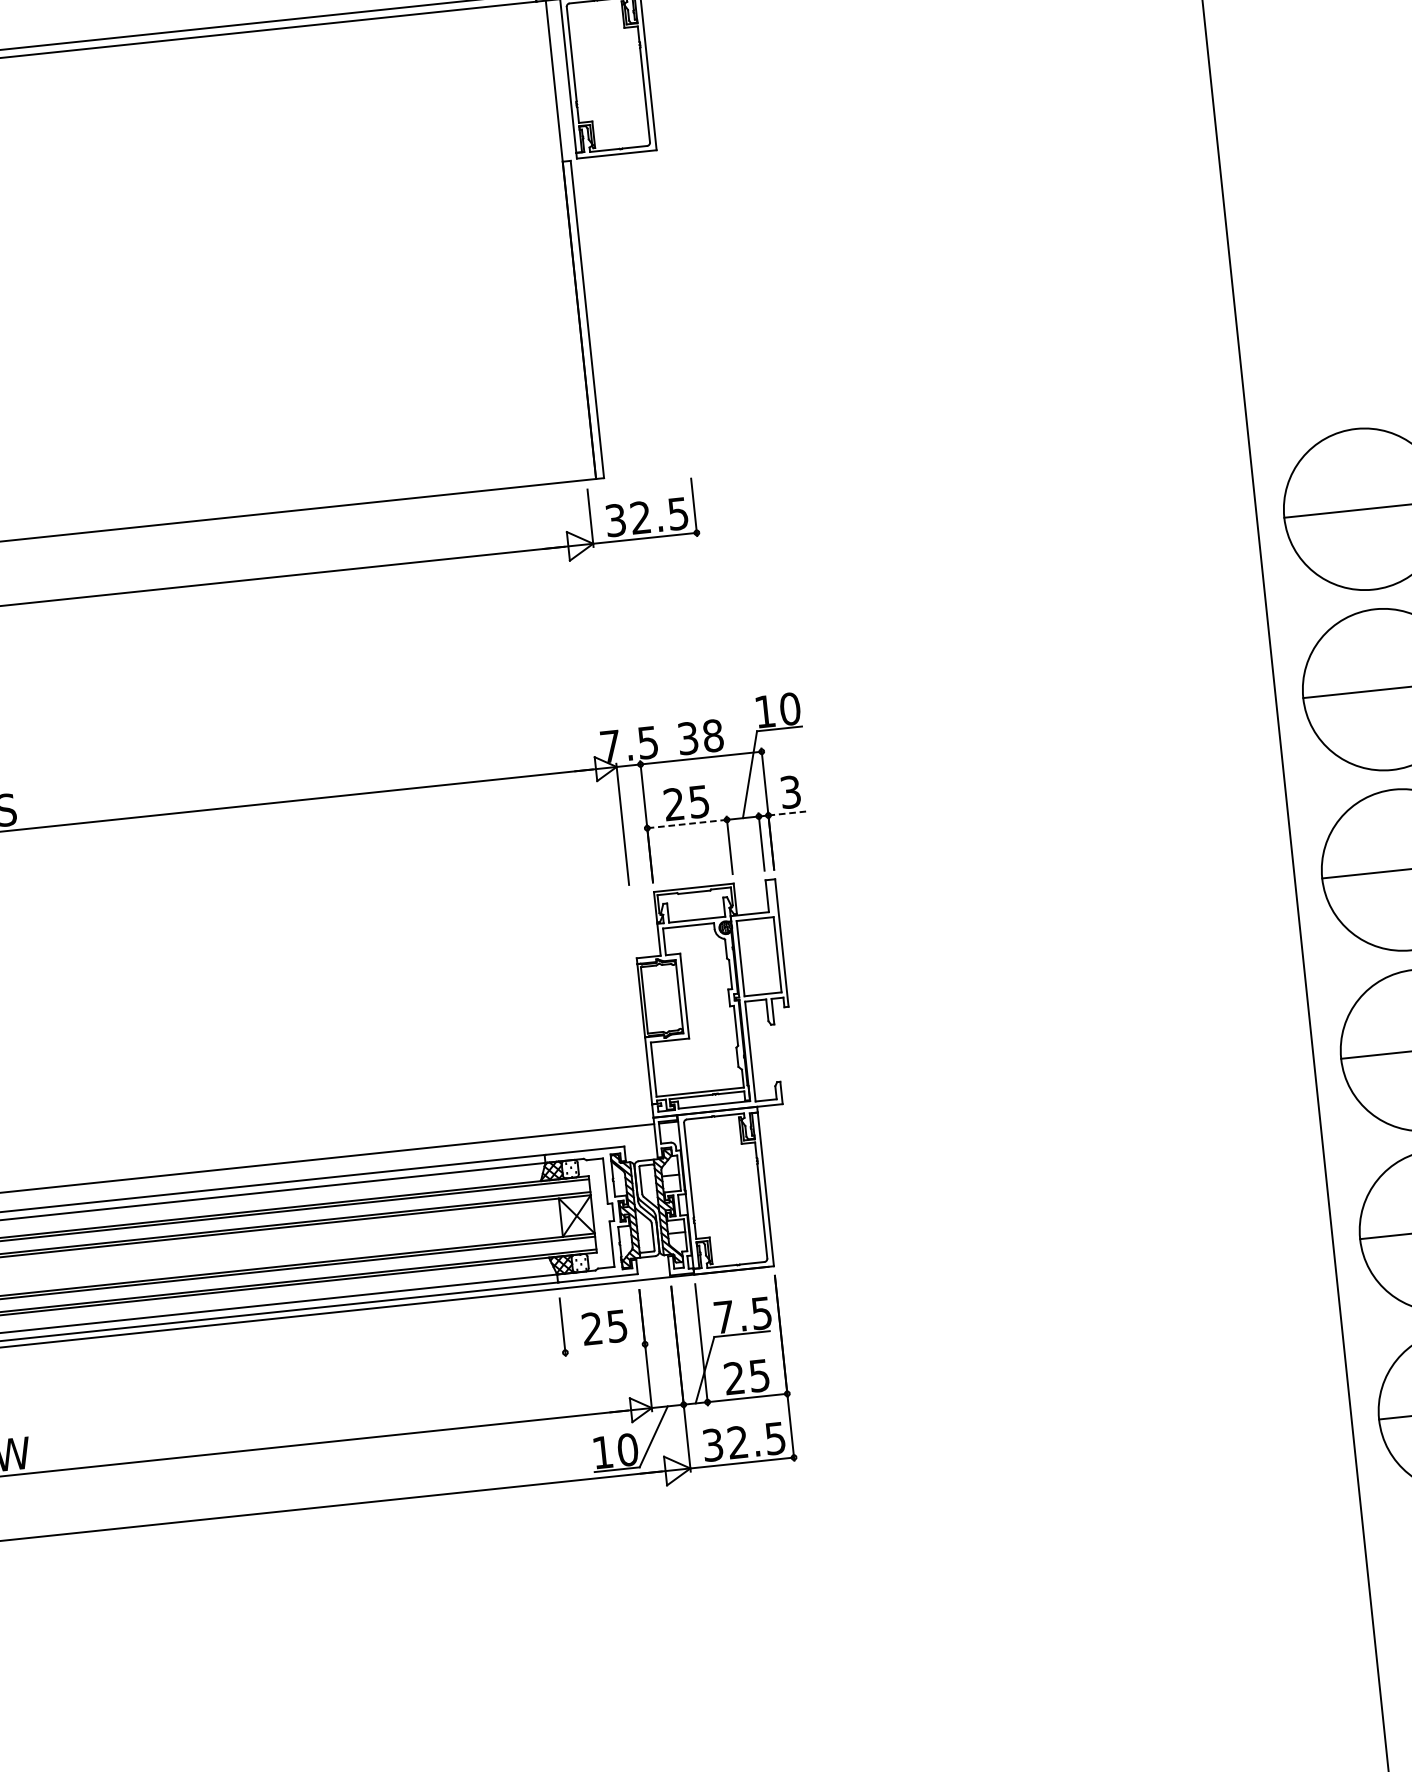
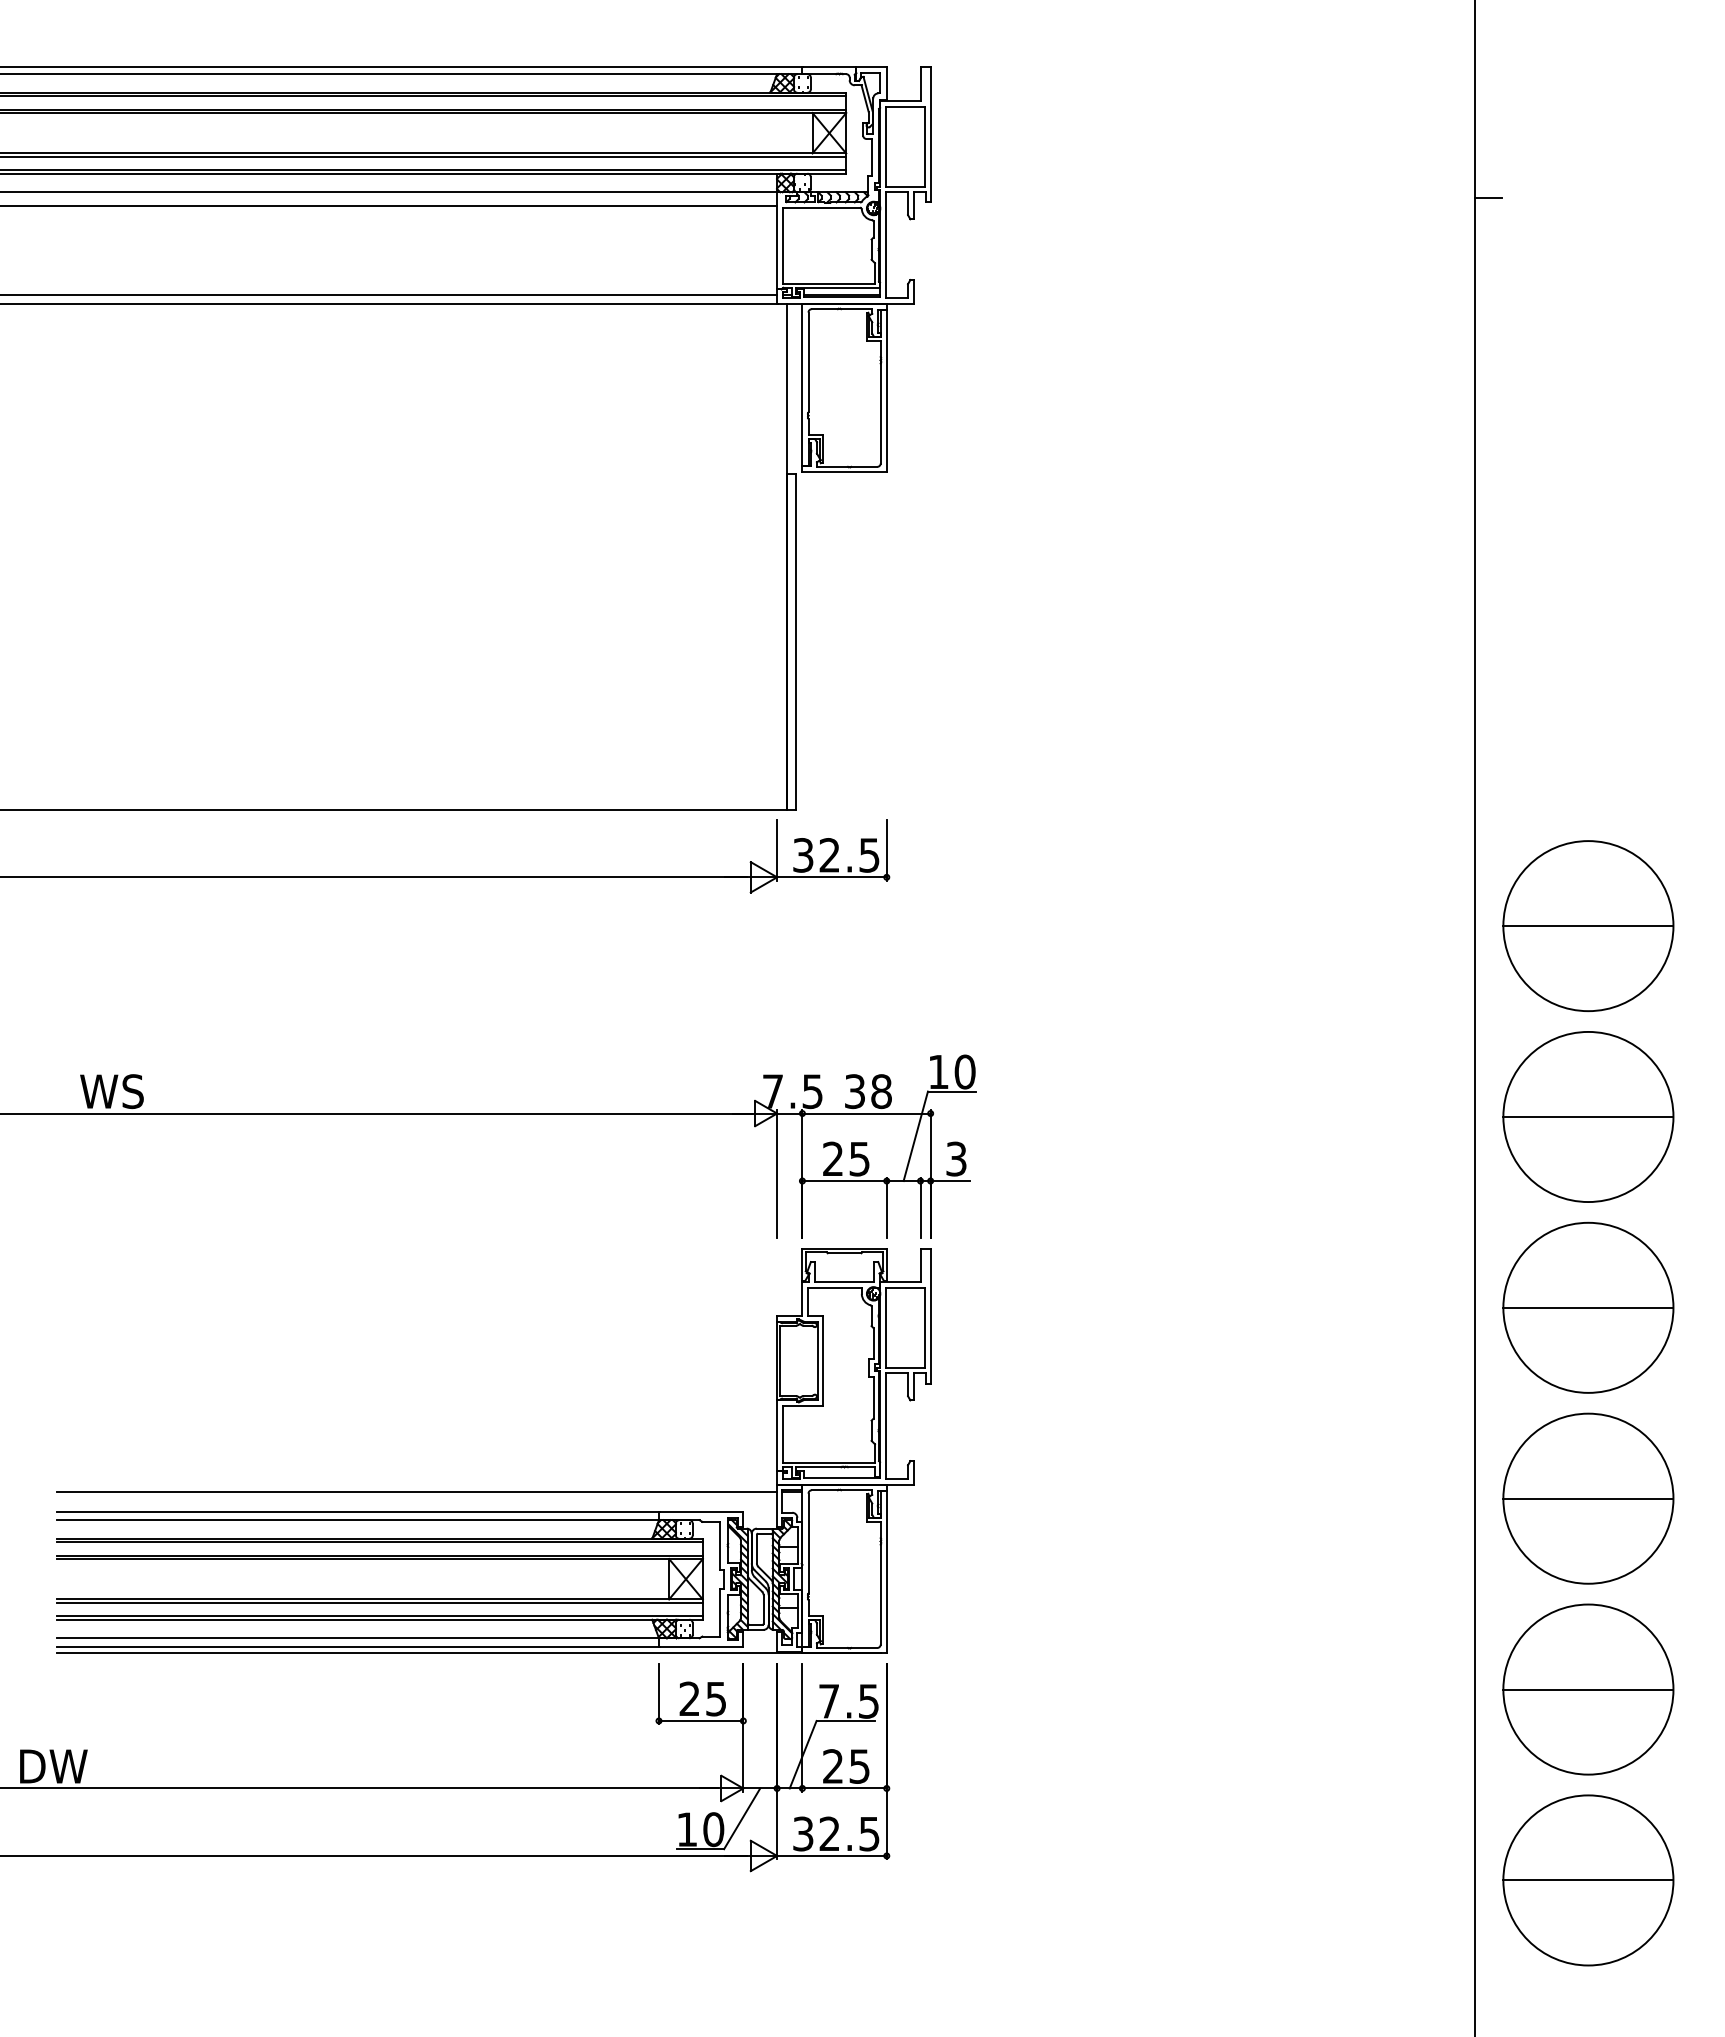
line: (787, 813) -> (950, 1181), dashed -> solid
line: (687, 824) -> (844, 1181), dashed -> solid
line: (605, 1347) -> (701, 1720), added

